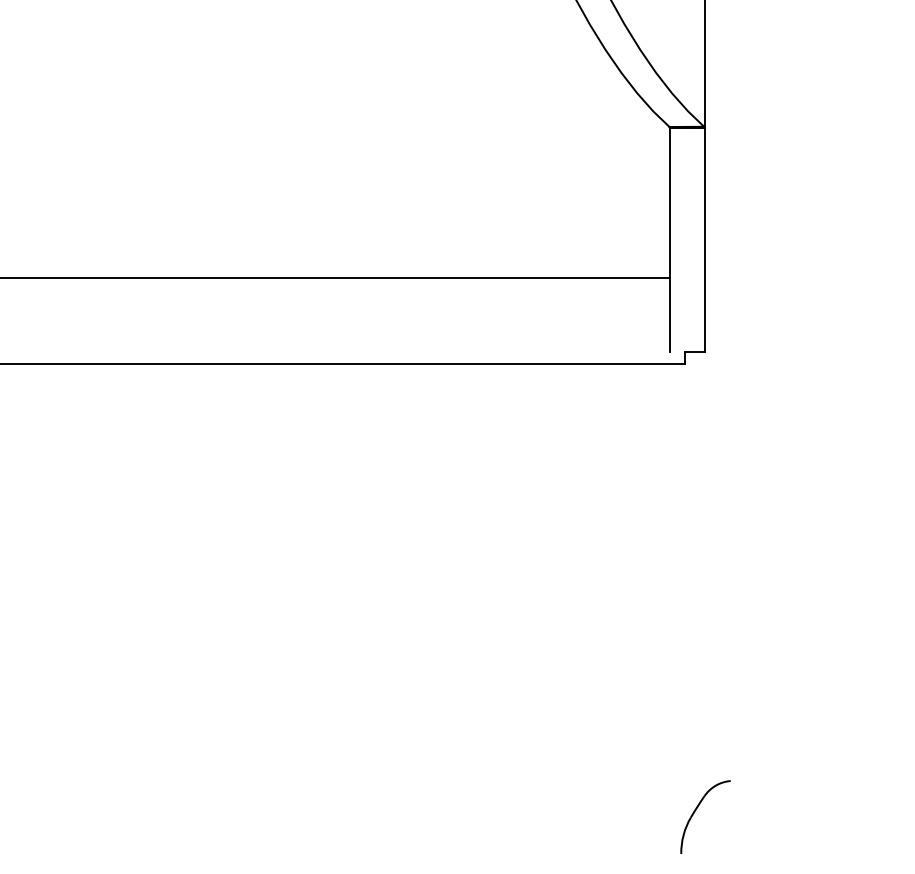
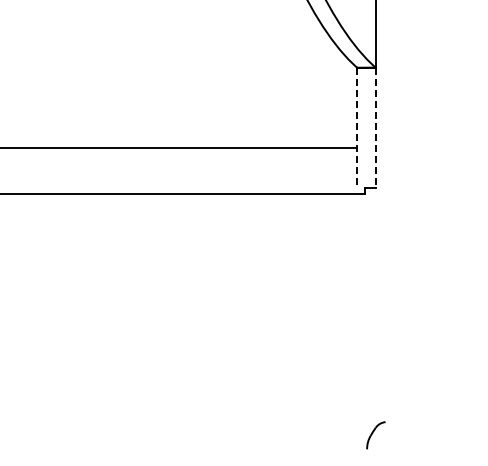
line: (670, 239) -> (357, 127), solid -> dashed
line: (704, 240) -> (375, 128), solid -> dashed
part: (704, 816) -> (375, 435), size x0.7

